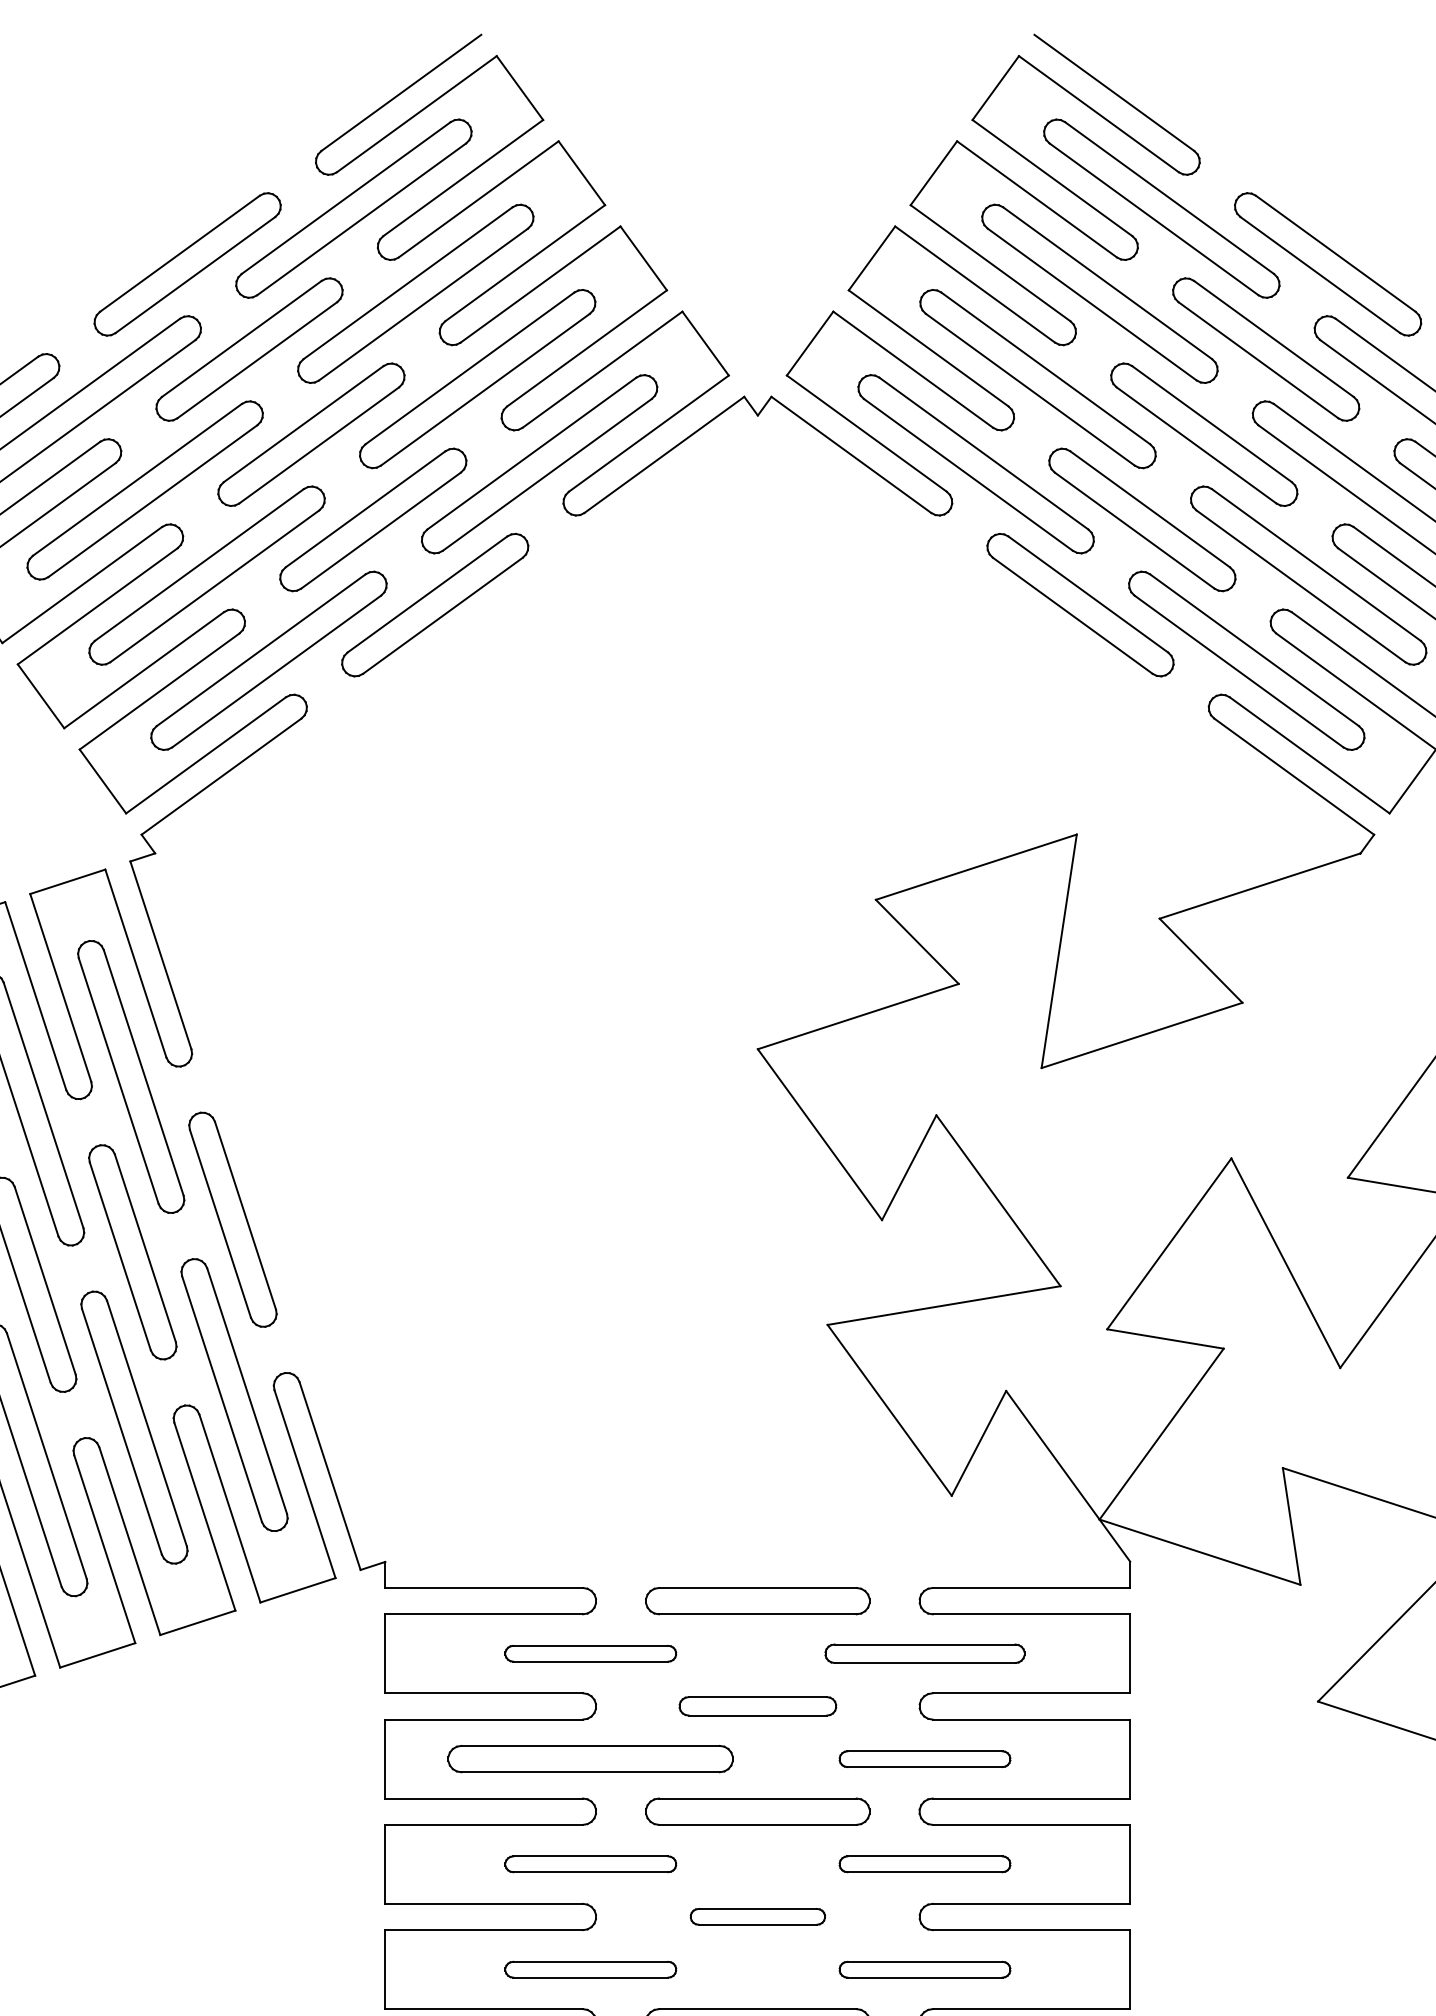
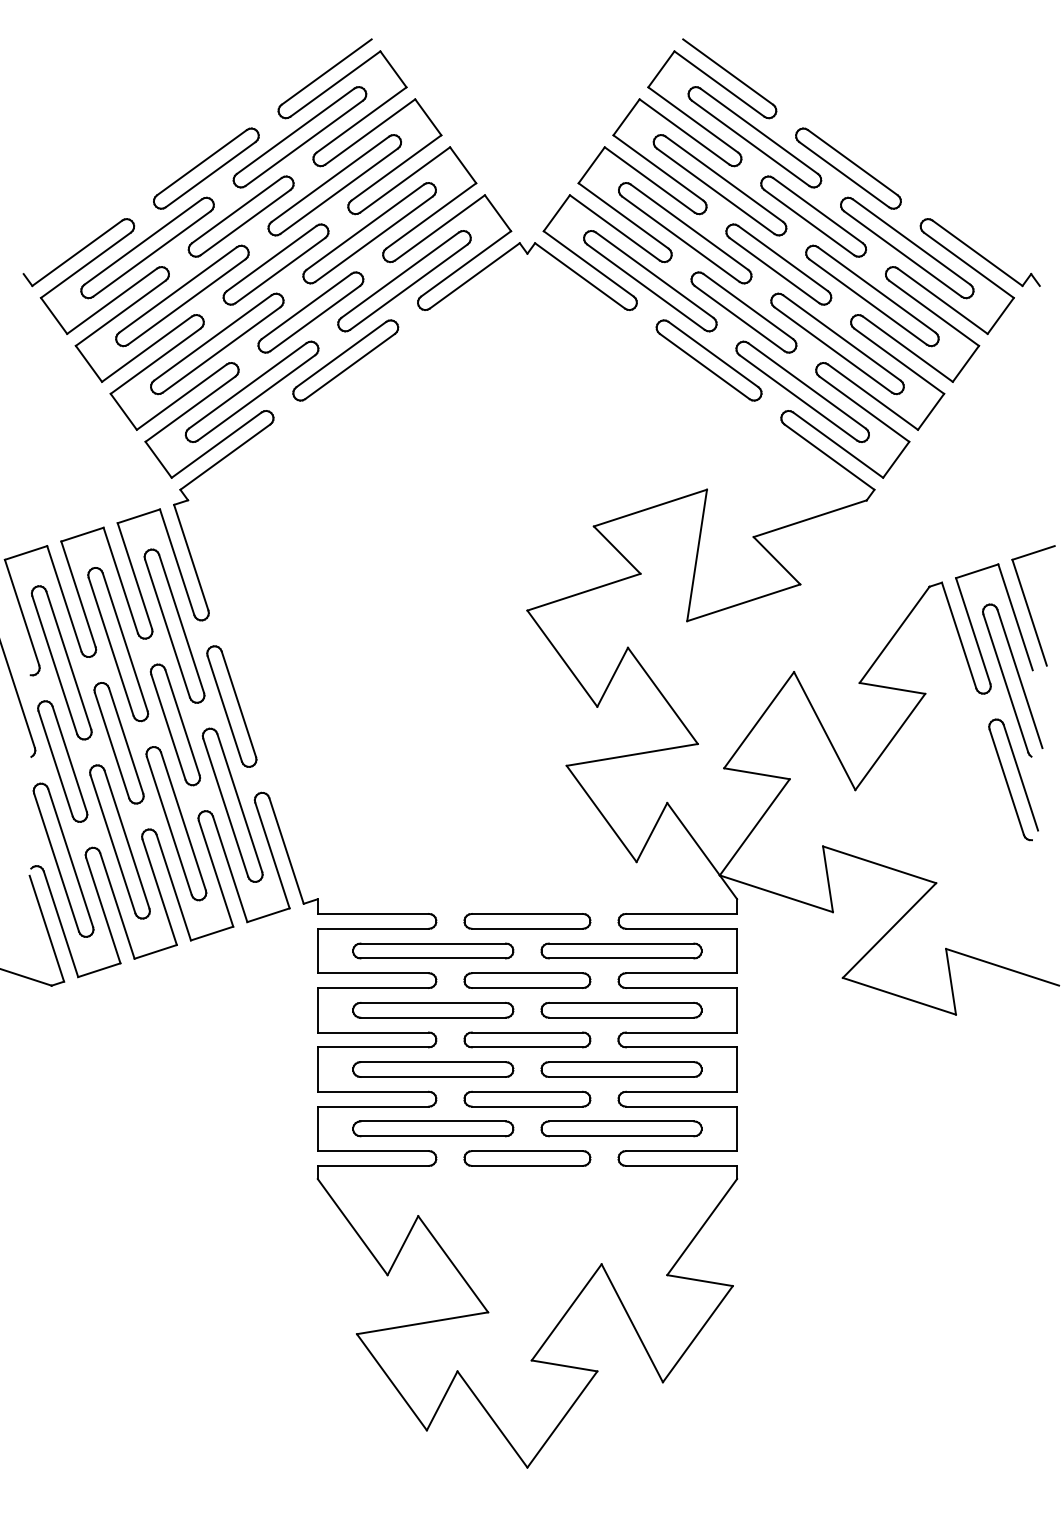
part: (591, 1652) -> (433, 950), size x1.67
part: (924, 1652) -> (621, 950), size x1.43
part: (757, 1706) -> (527, 980), size x1.43
part: (924, 1759) -> (621, 1010), size x1.67
part: (591, 1864) -> (433, 1069), size x1.67
part: (924, 1864) -> (621, 1069), size x1.67
part: (757, 1915) -> (527, 1098), size x1.67
part: (591, 1968) -> (433, 1128), size x1.67
part: (924, 1968) -> (621, 1128), size x1.67

